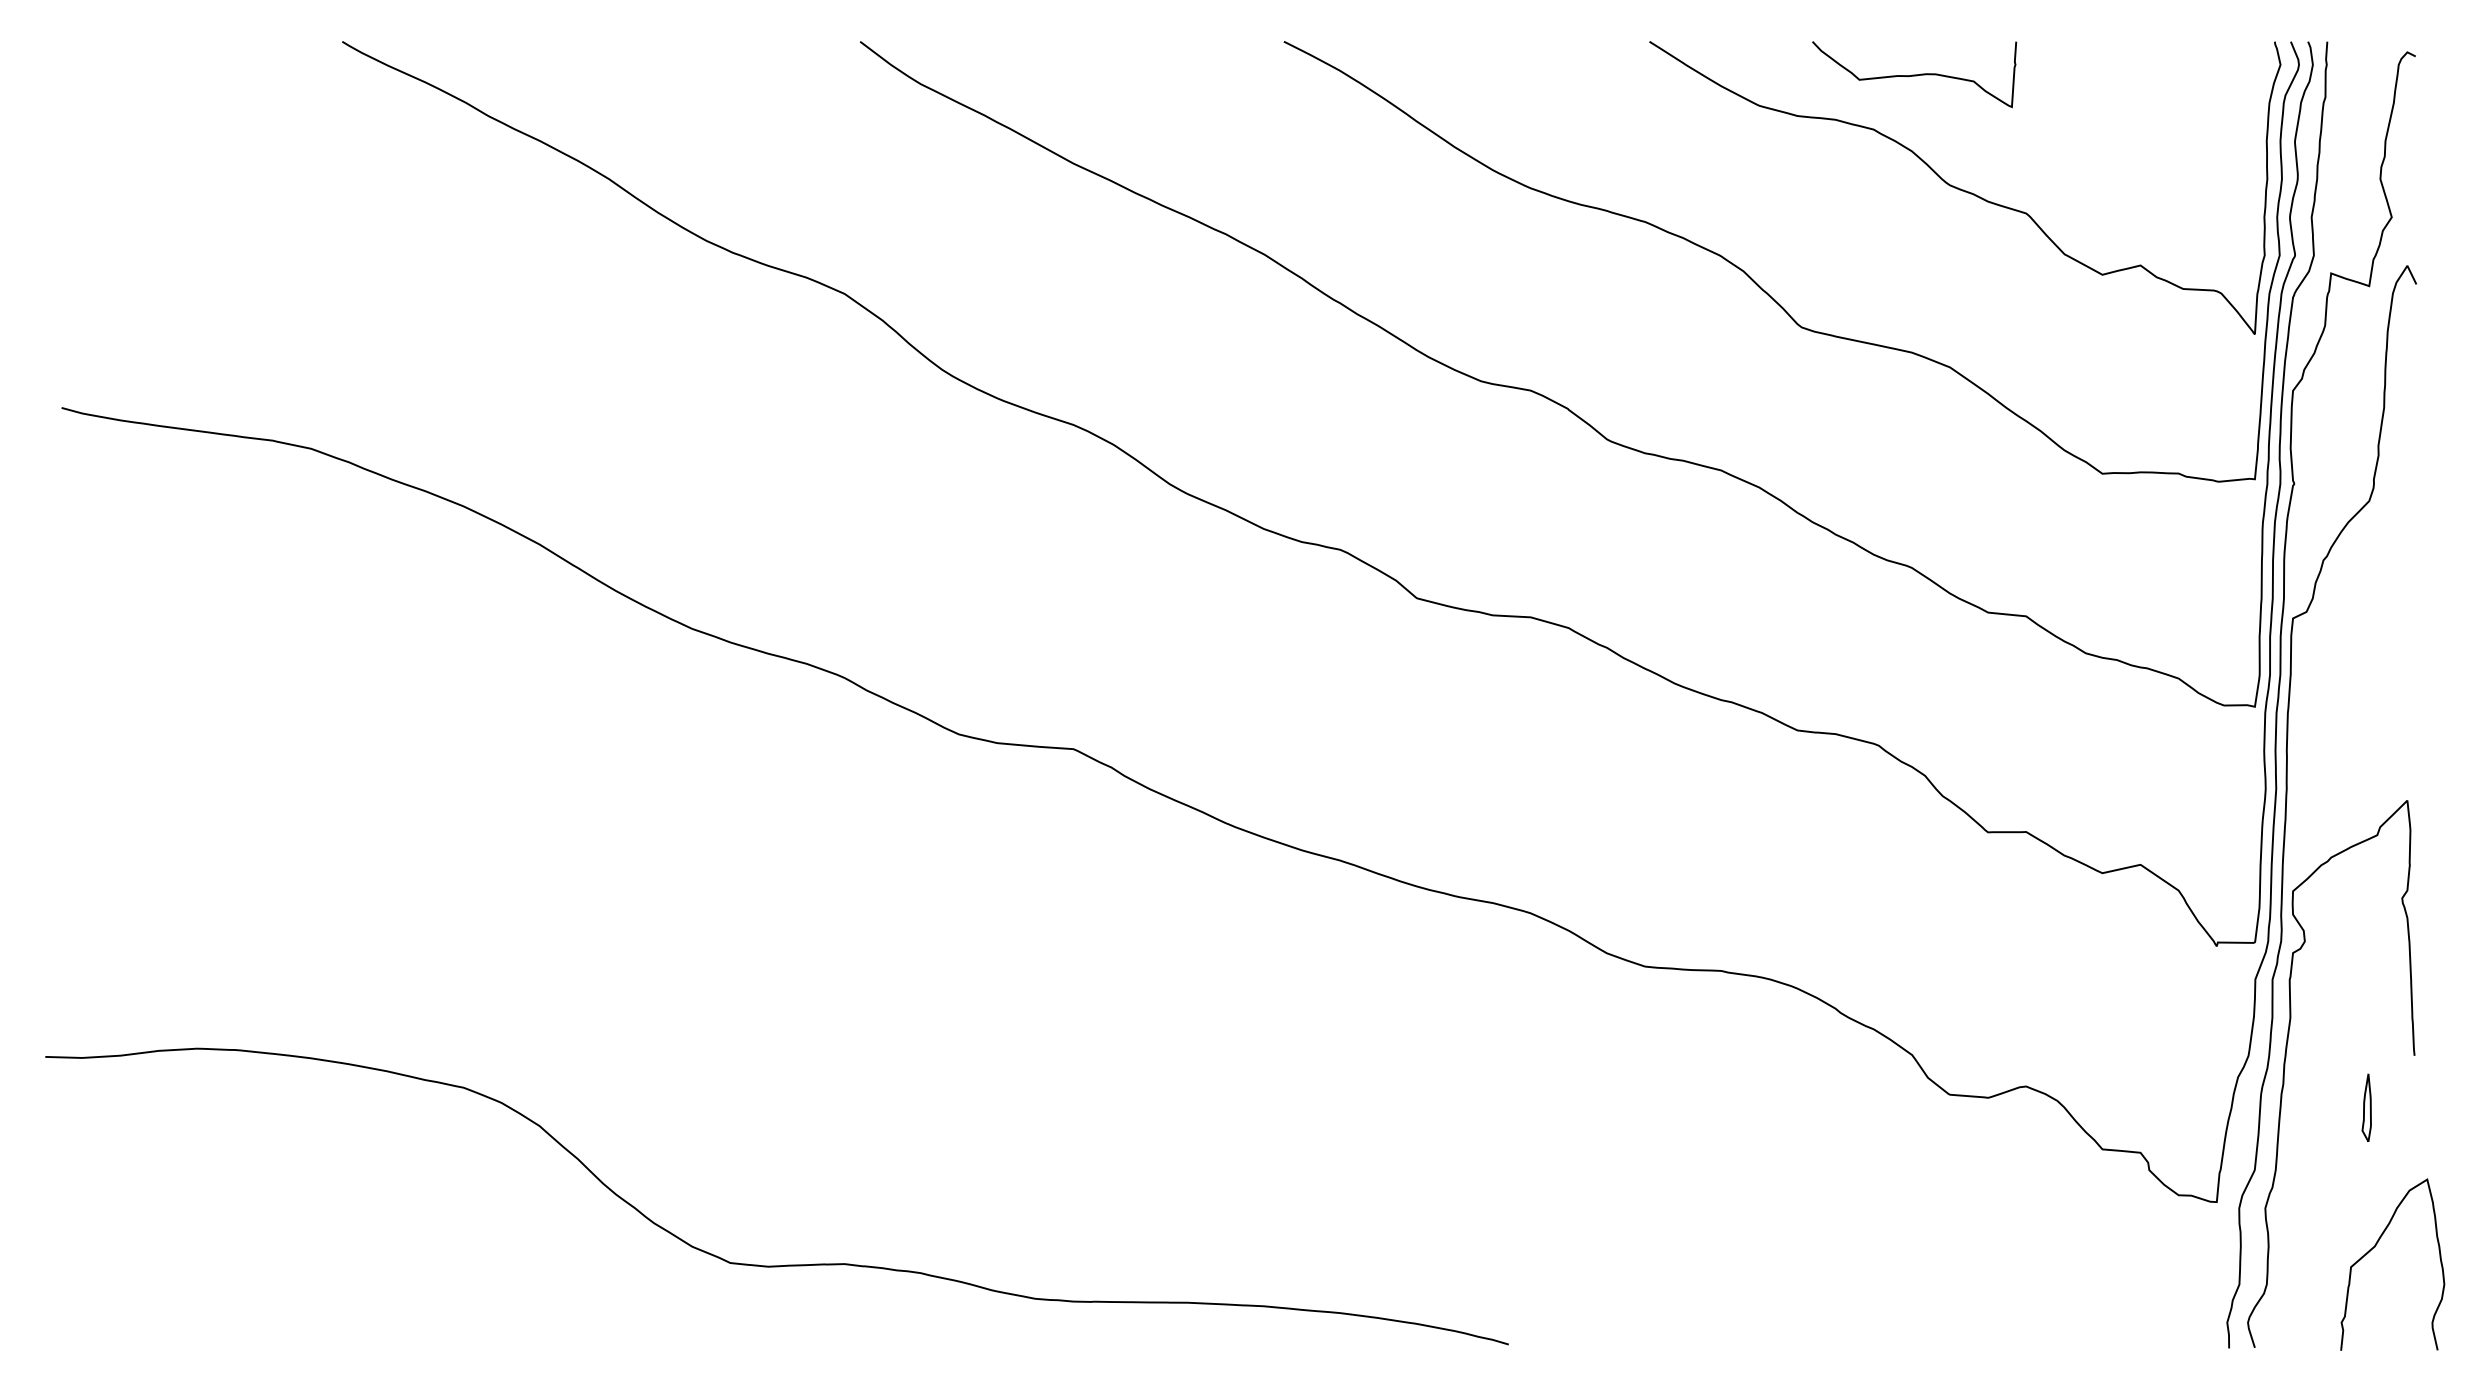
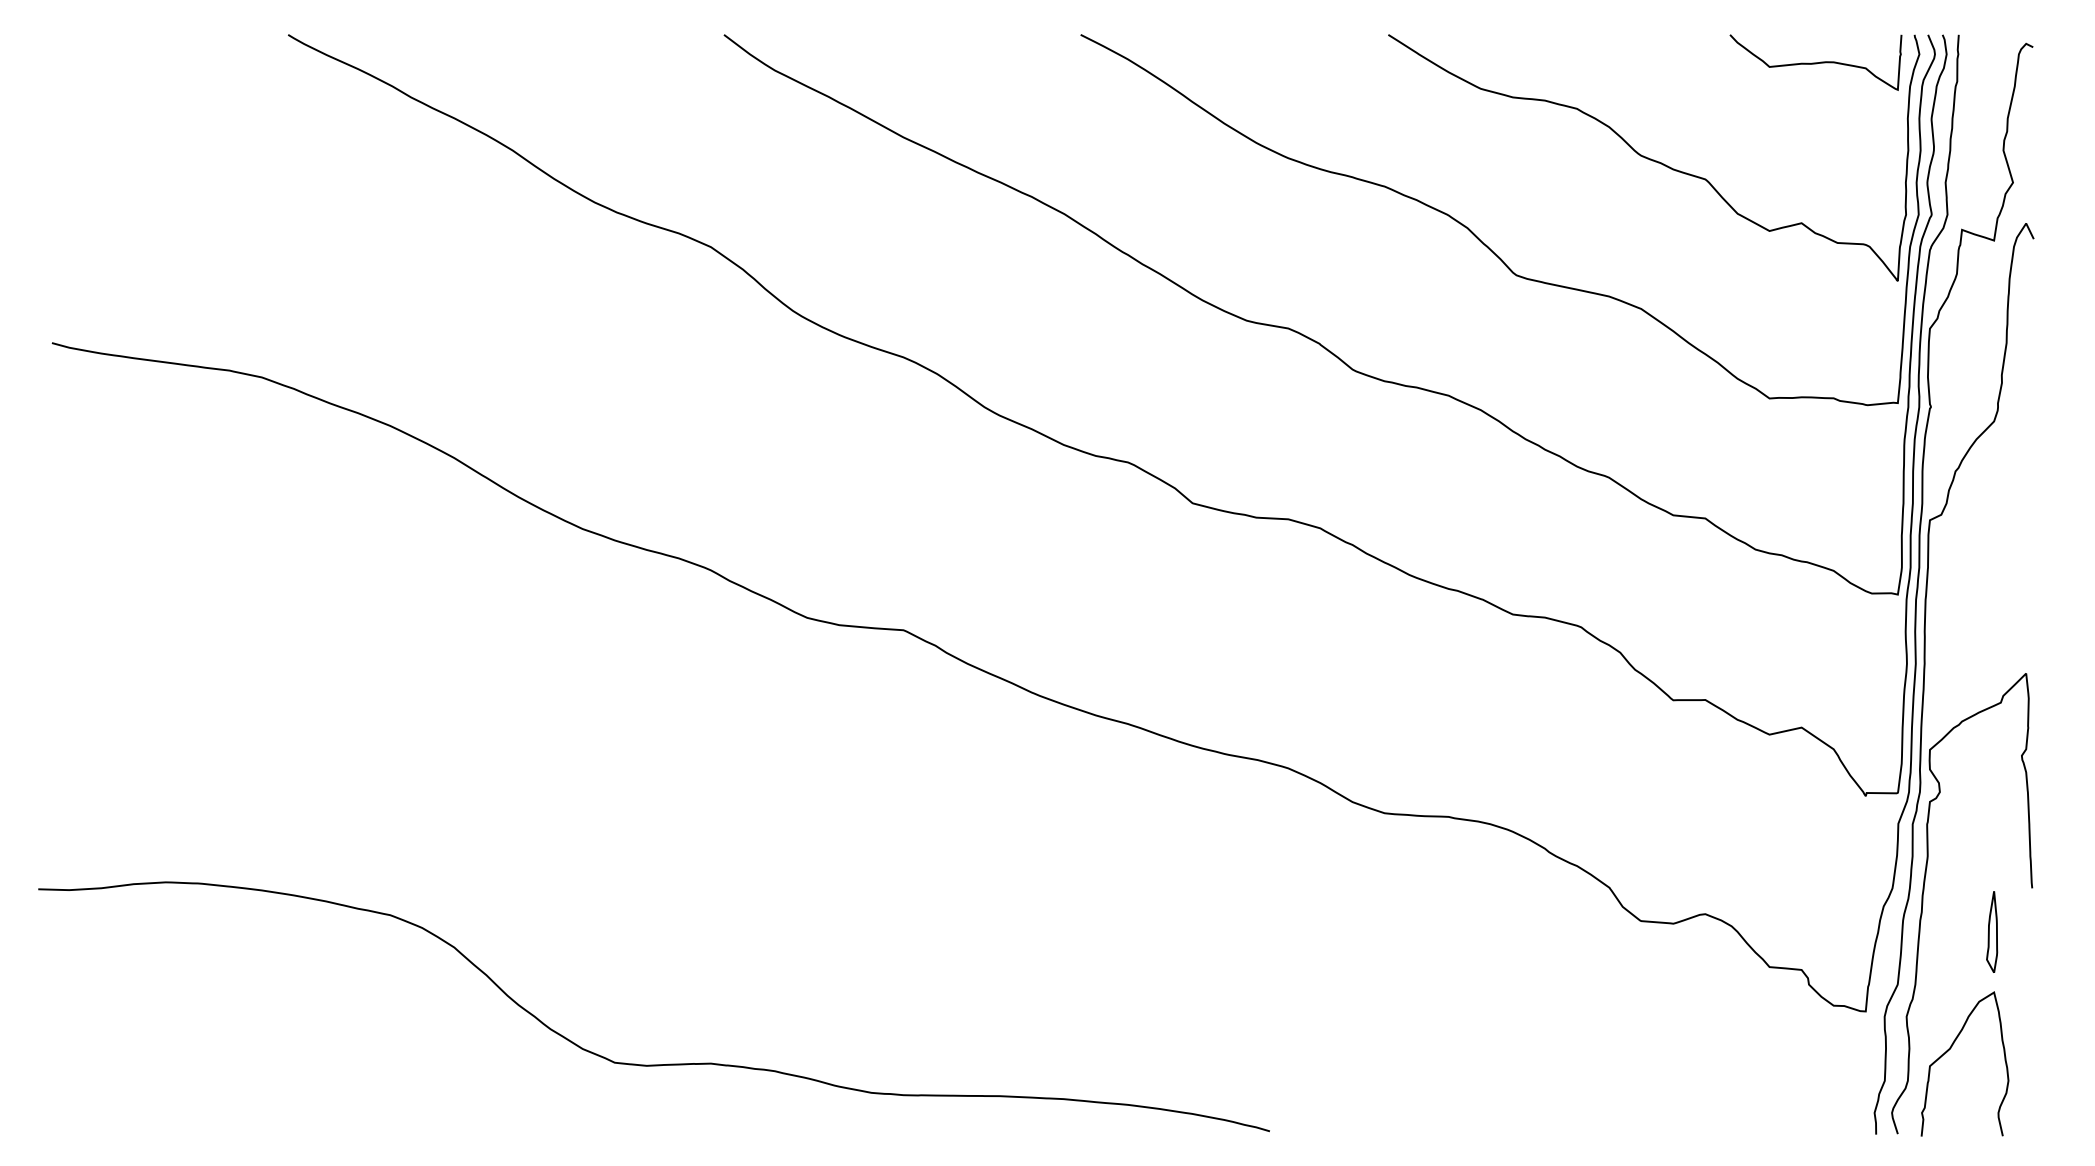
curve: (1914, 74) -> (1815, 62), moved
part: (2366, 1107) -> (1991, 931), size x1.43
curve: (2375, 1247) -> (1950, 1049), moved

